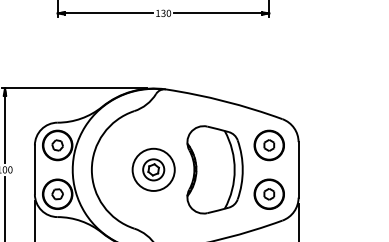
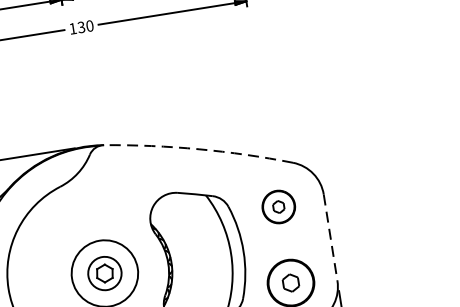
arc: (224, 101) -> (198, 149), solid -> dashed
part: (268, 145) -> (277, 207), size x0.7
line: (298, 169) -> (330, 237), solid -> dashed

